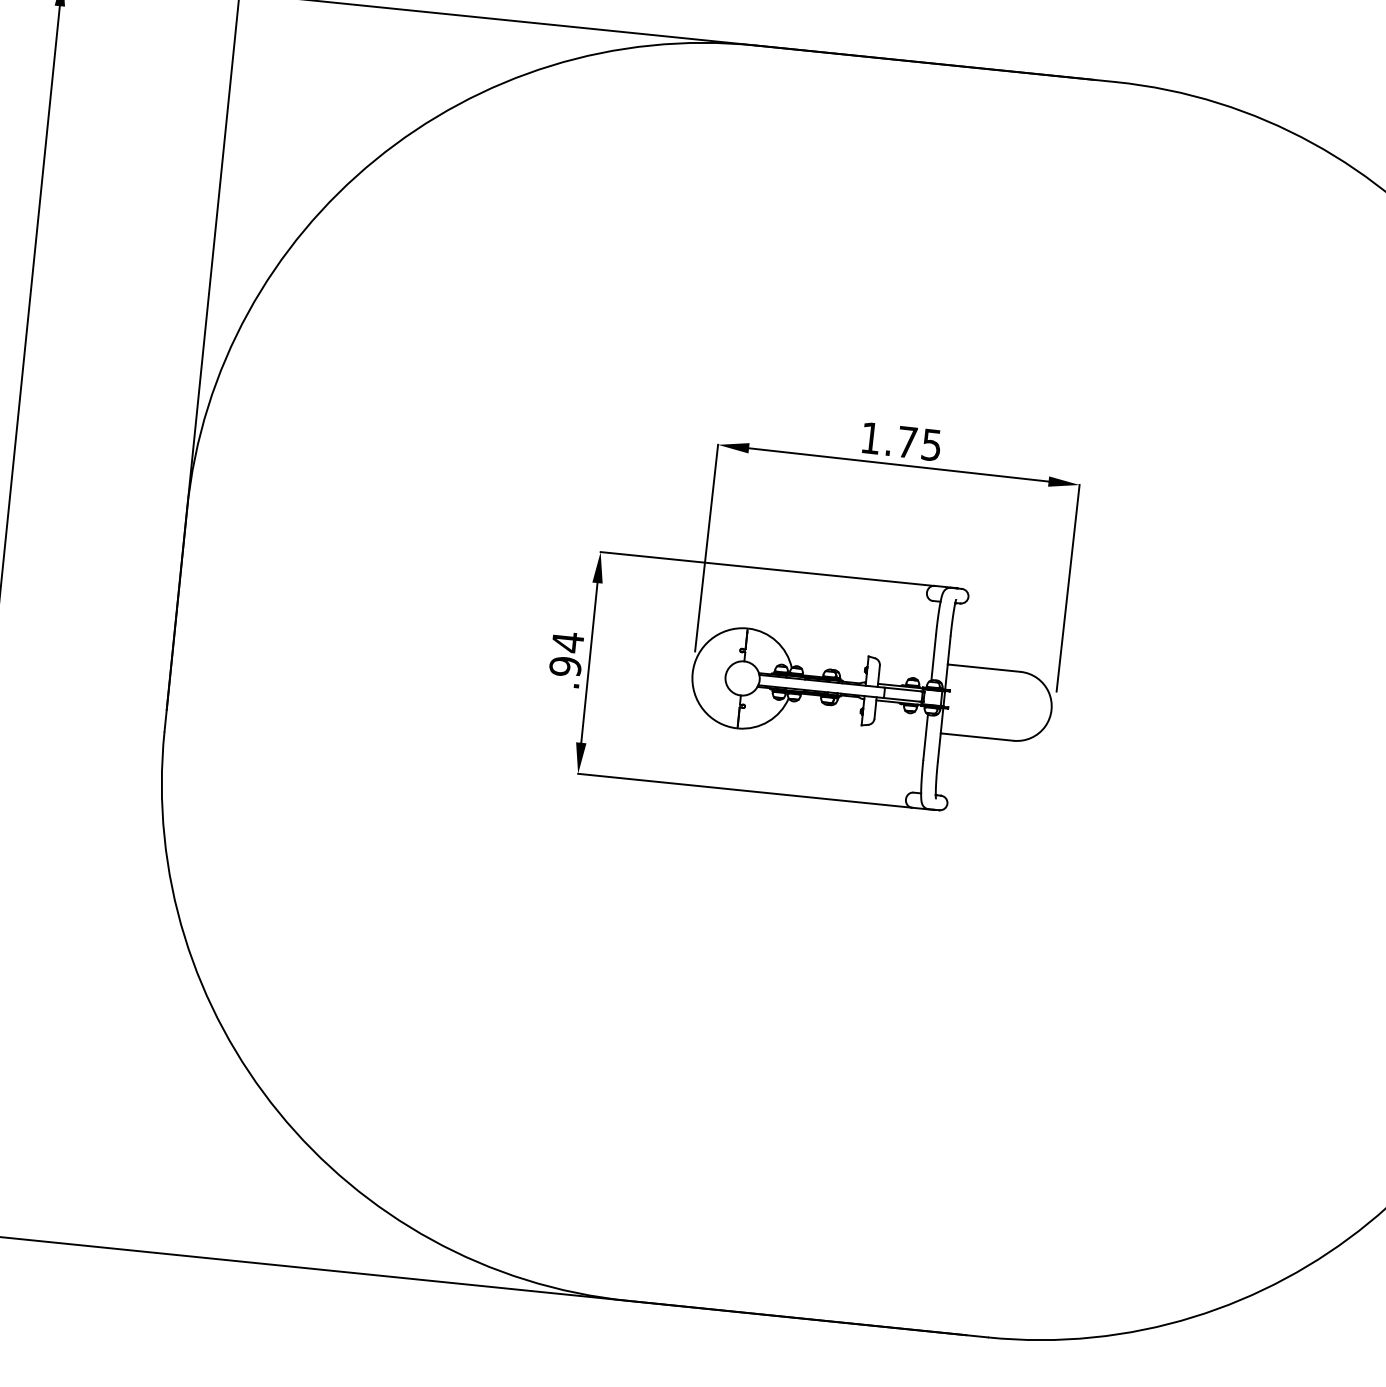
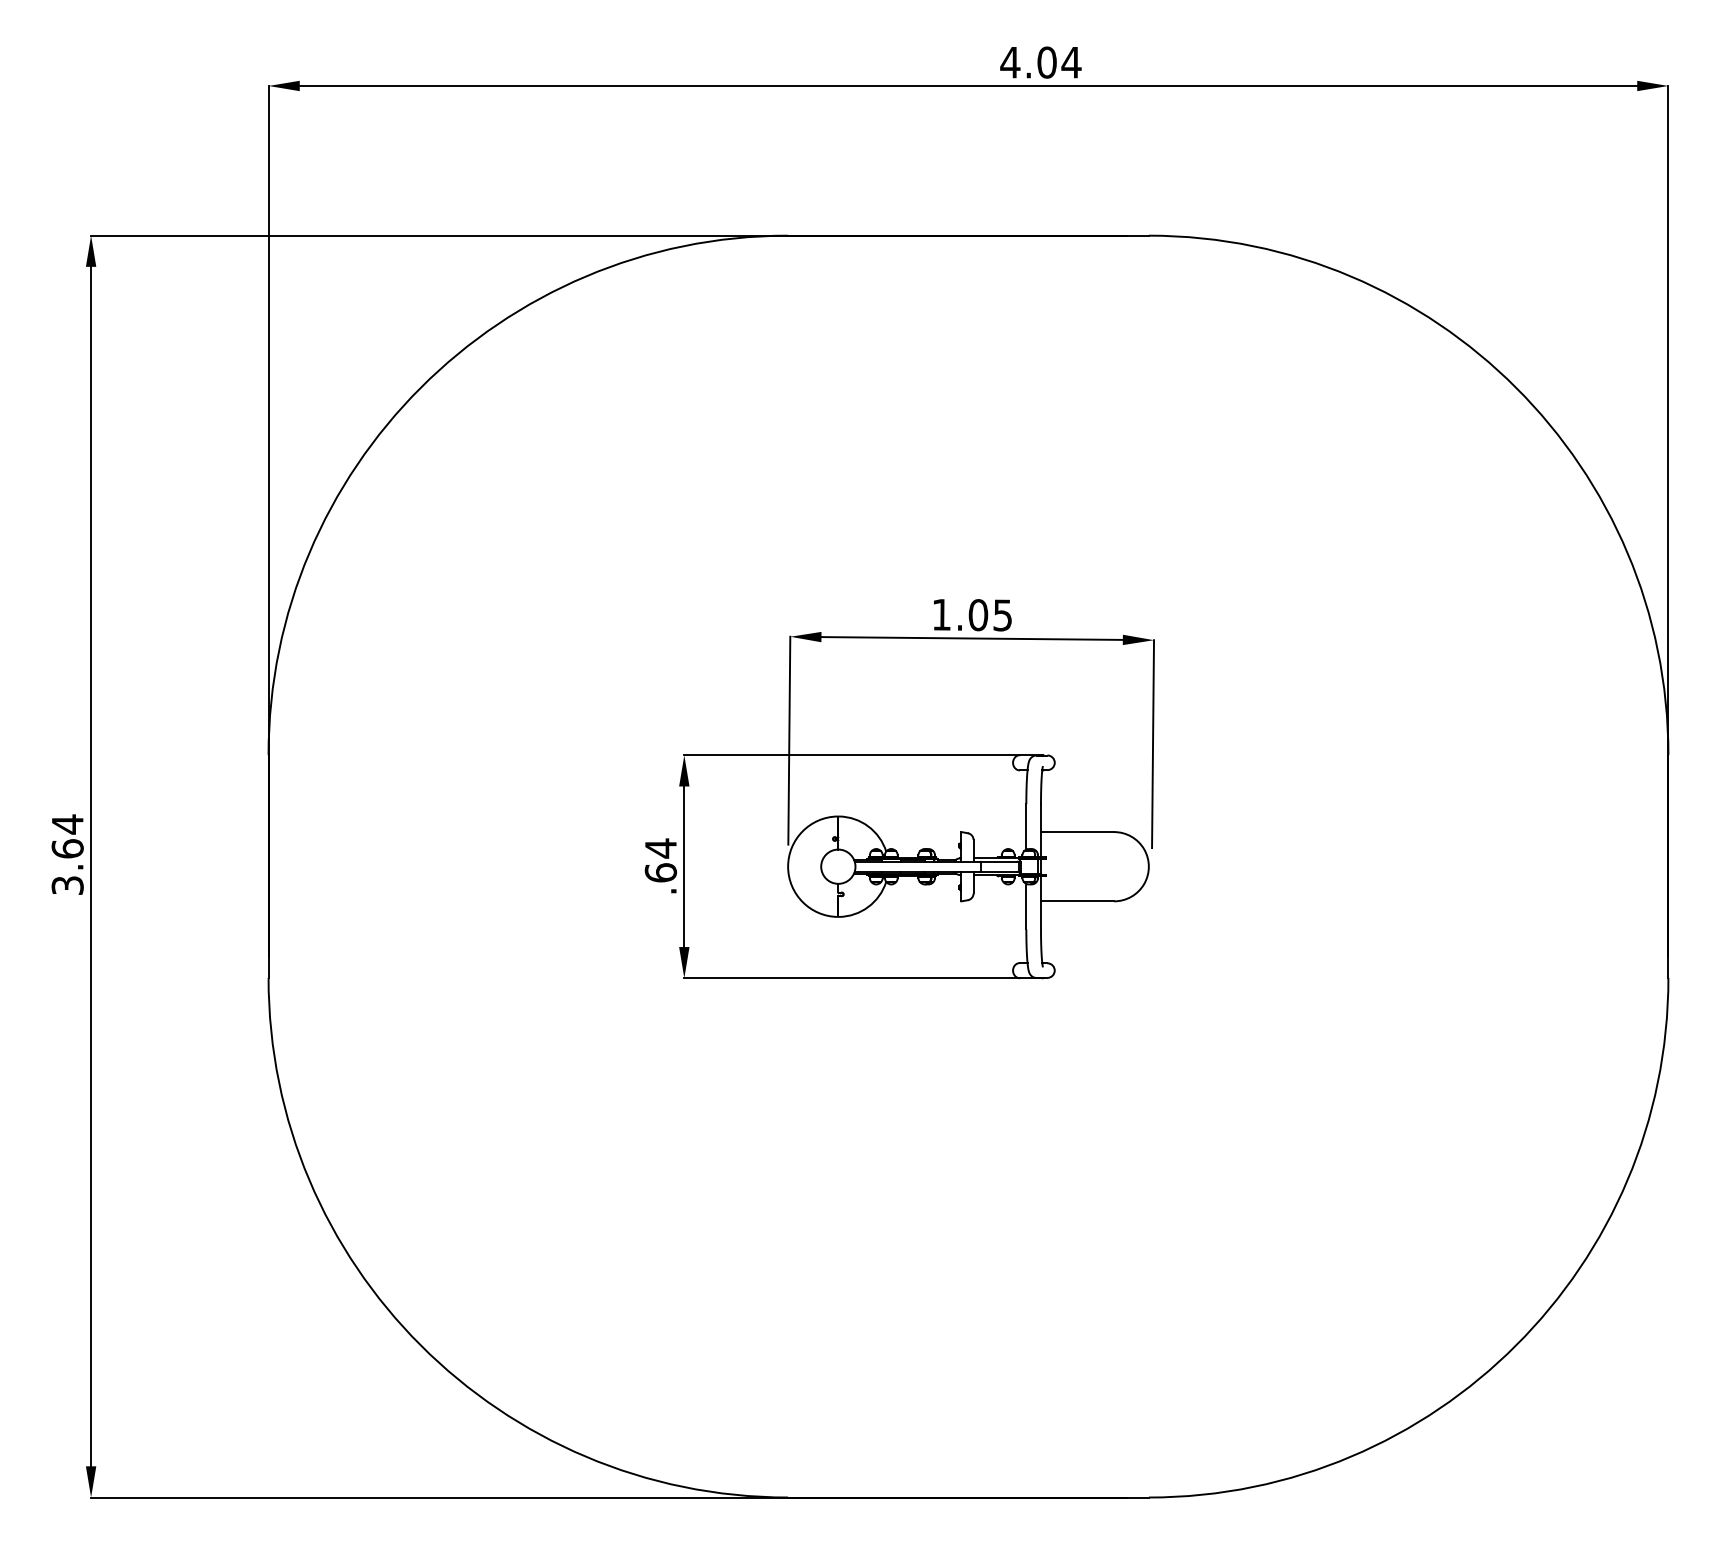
text: (907, 442) -> (978, 615), 1.75 -> 1.05
text: (565, 666) -> (660, 872), .94 -> .64

